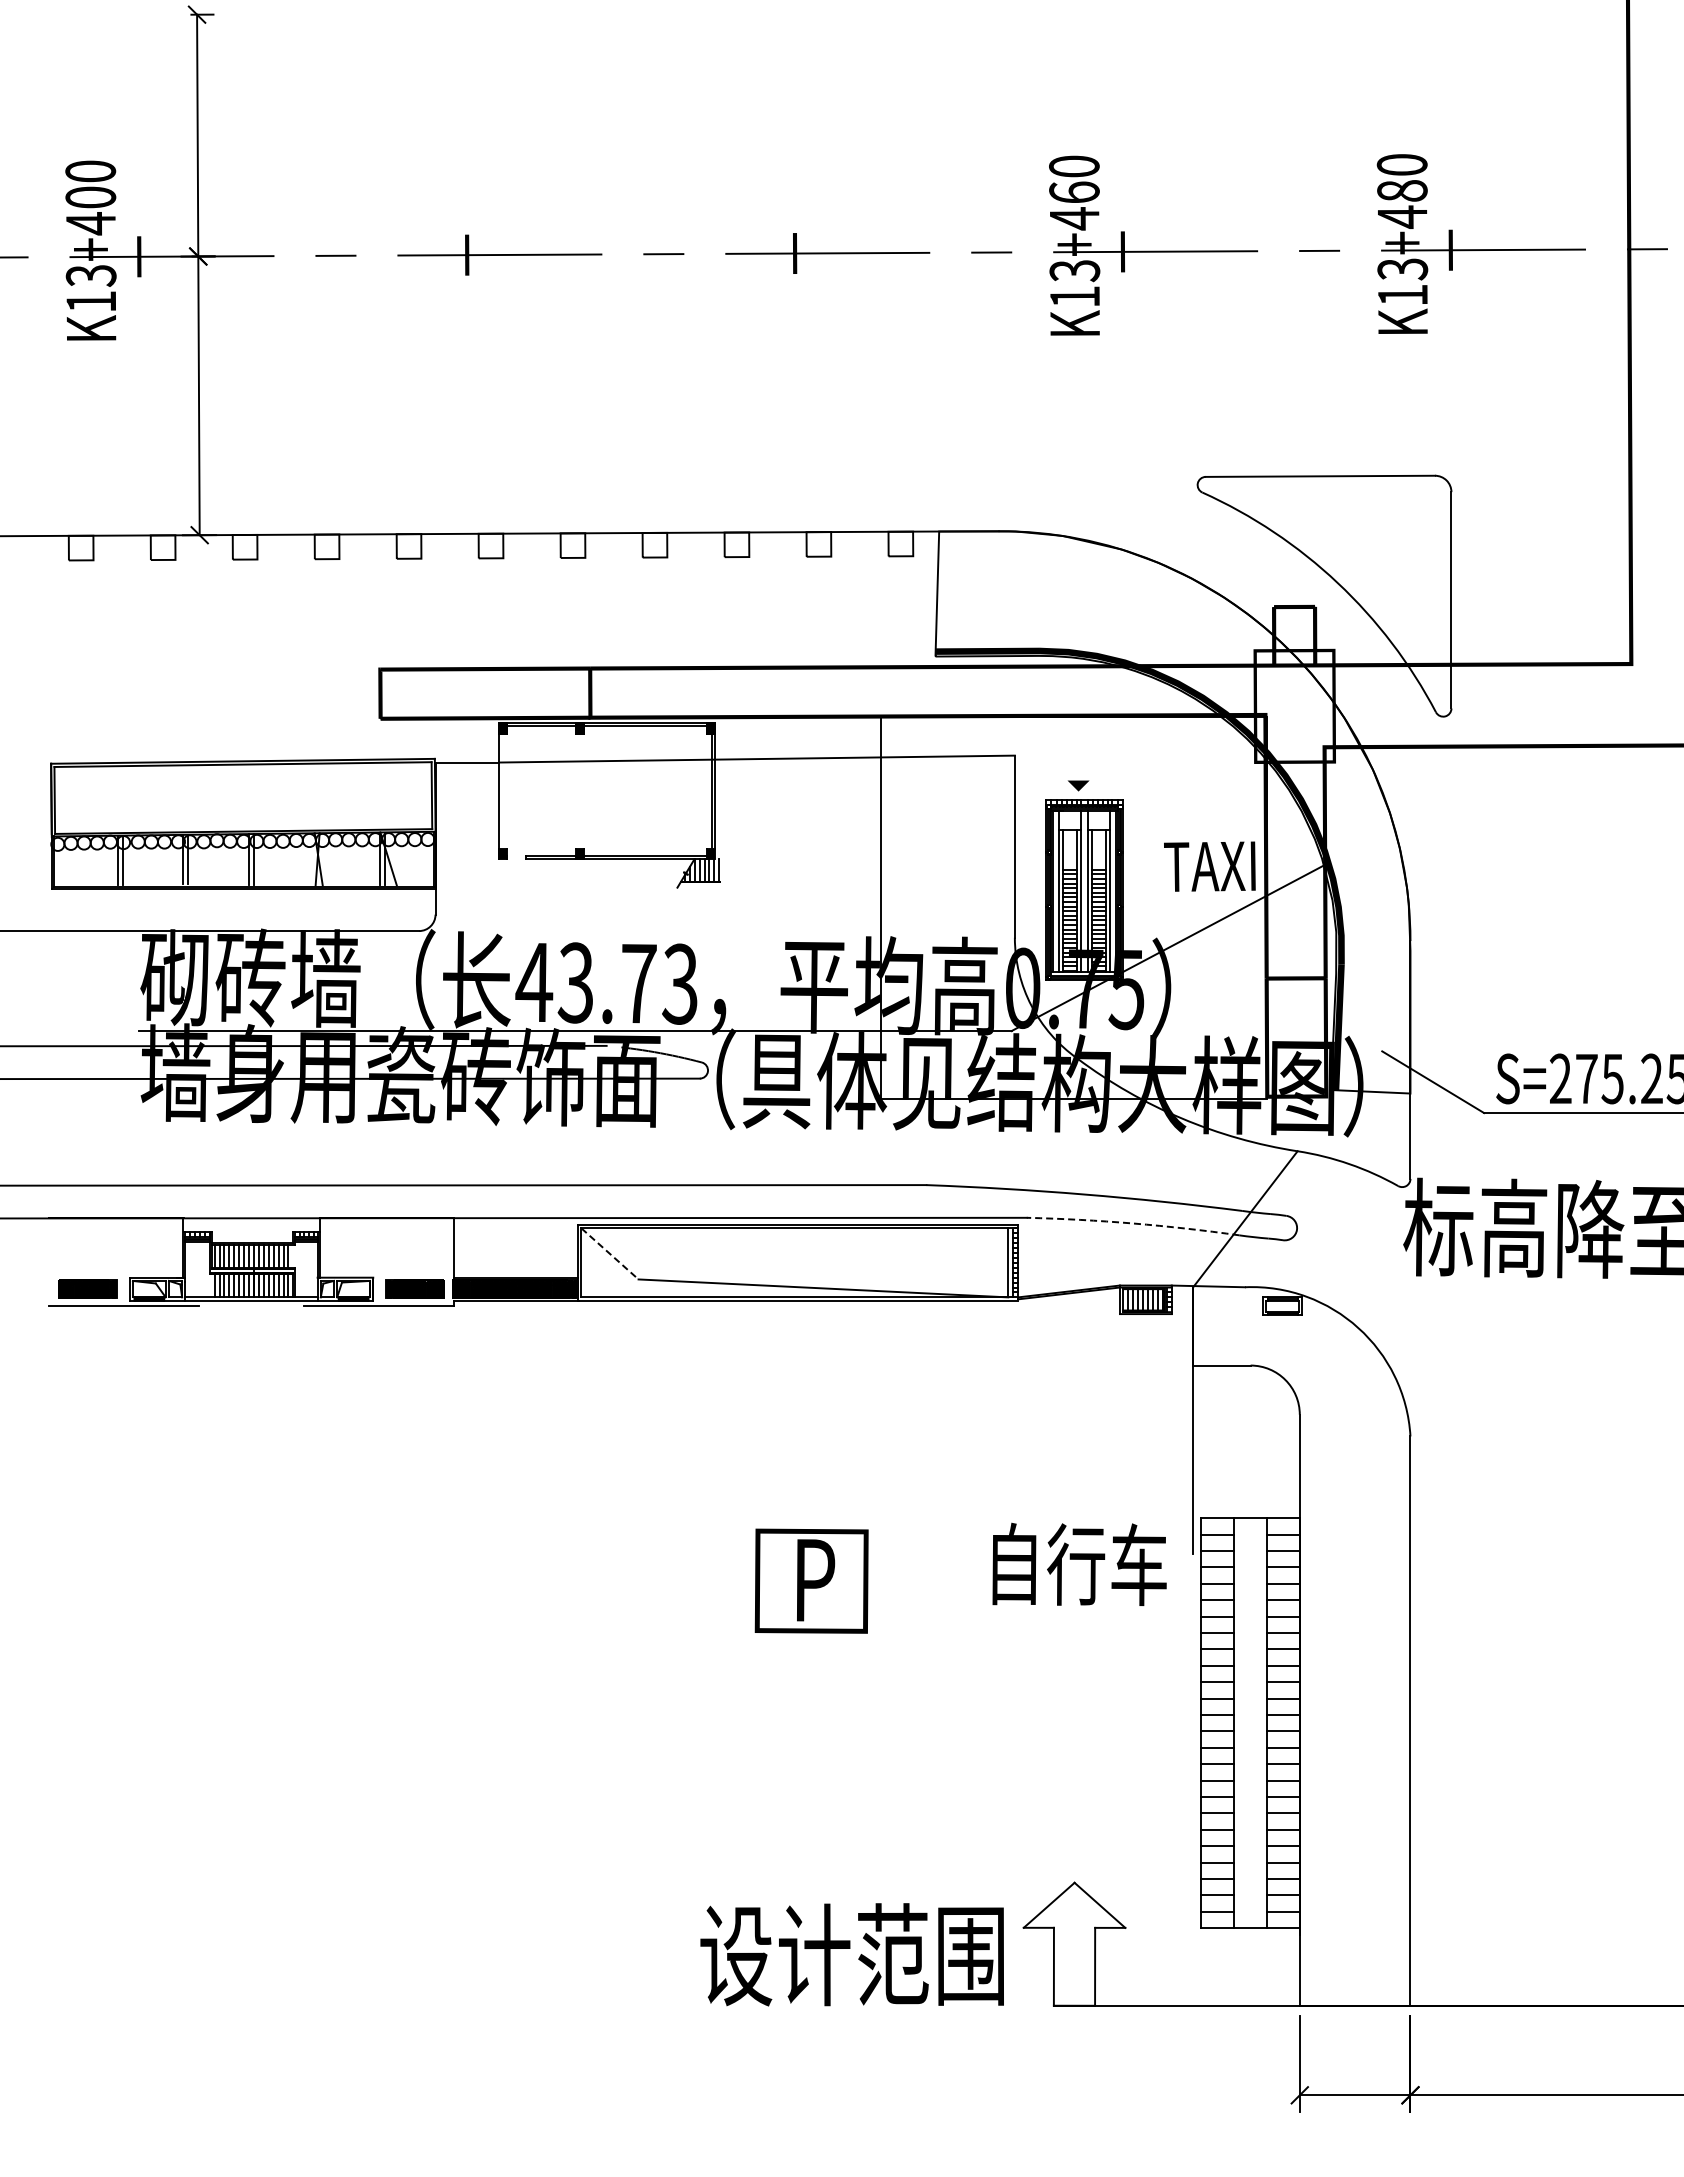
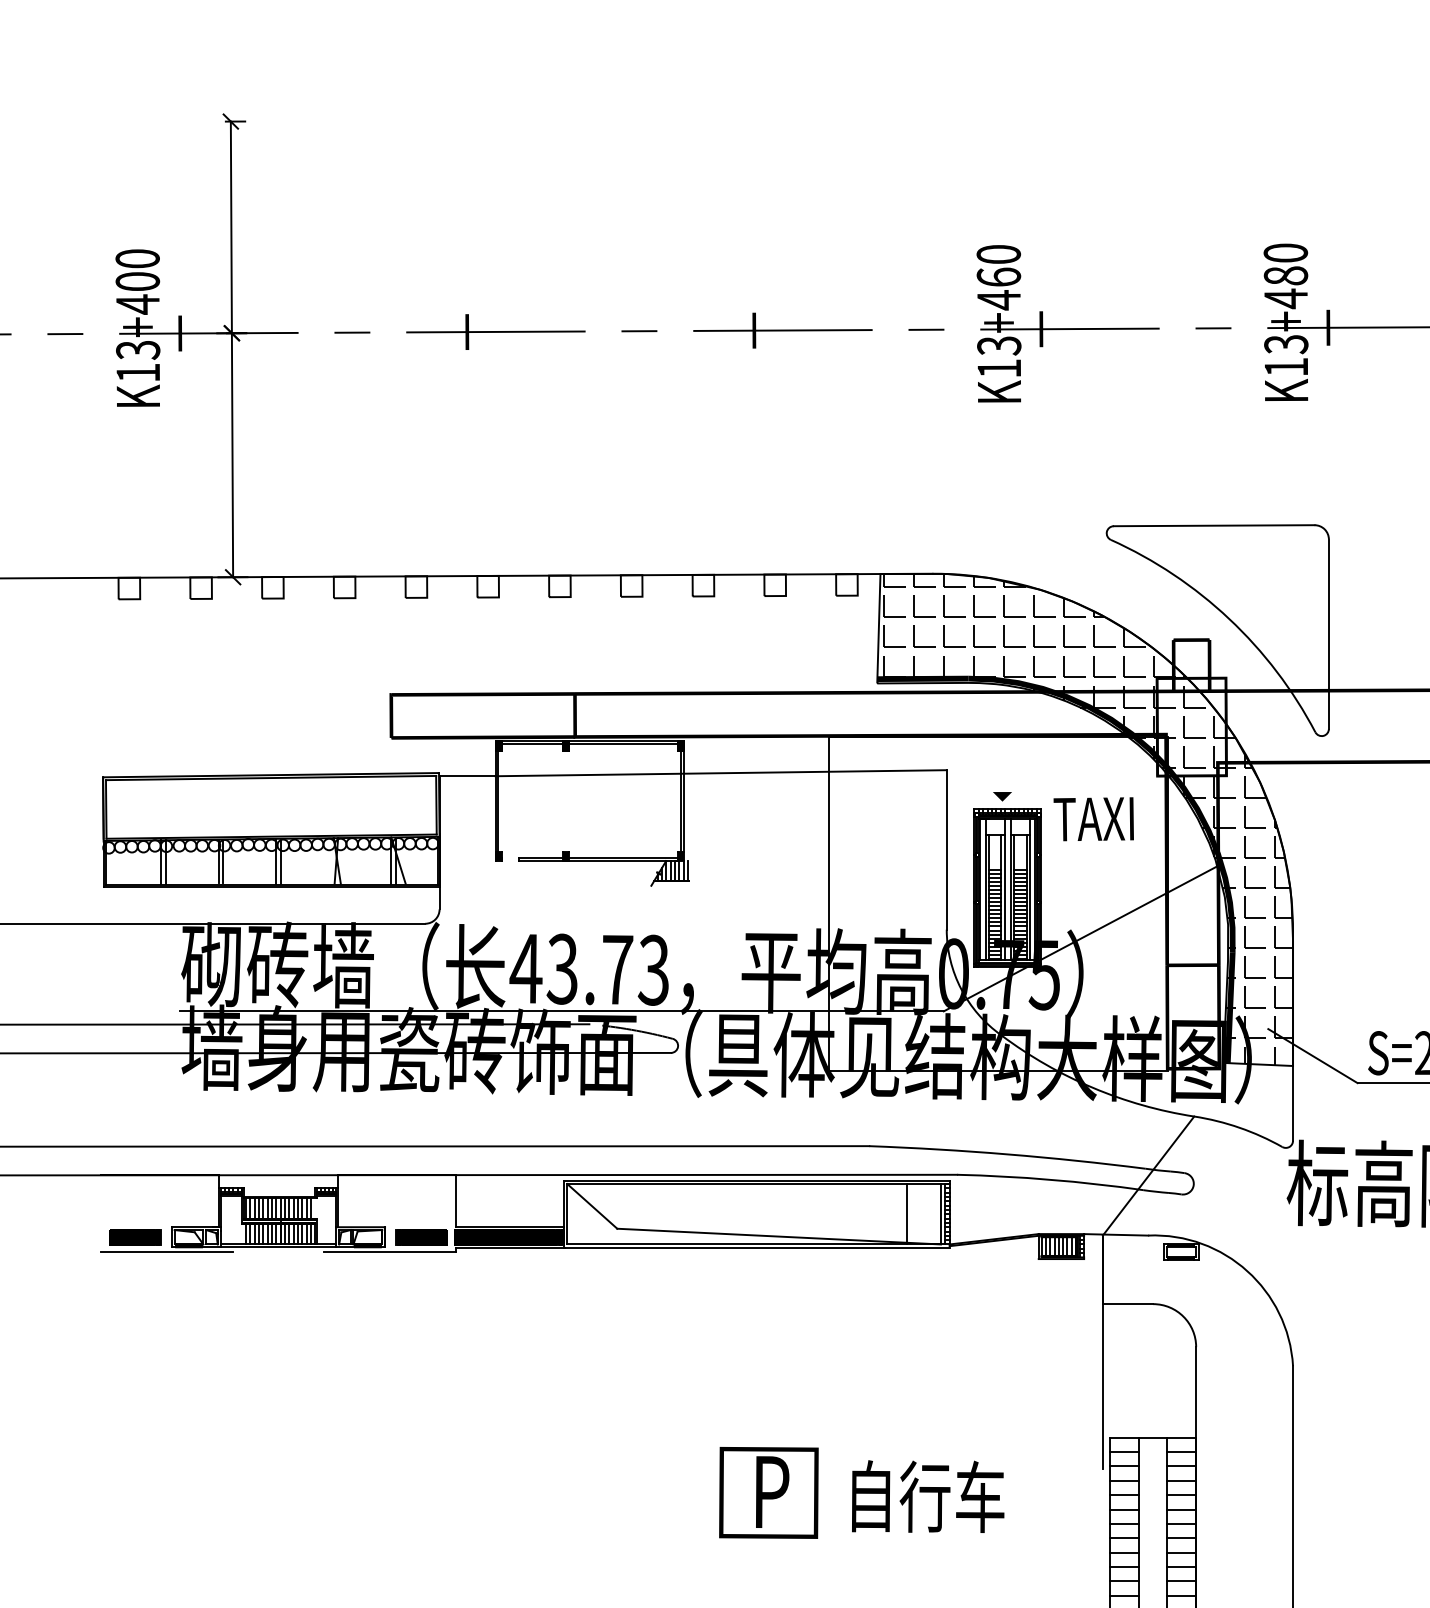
line: (502, 790) -> (498, 800), added
hatch: (1176, 811) -> (1088, 819), added
text: (1209, 866) -> (1093, 819), moved
arc: (1133, 1223) -> (1050, 1179), dashed -> solid
line: (610, 1254) -> (592, 1206), dashed -> solid
line: (968, 1262) -> (906, 1213), added
text: (1079, 1563) -> (928, 1495), moved

